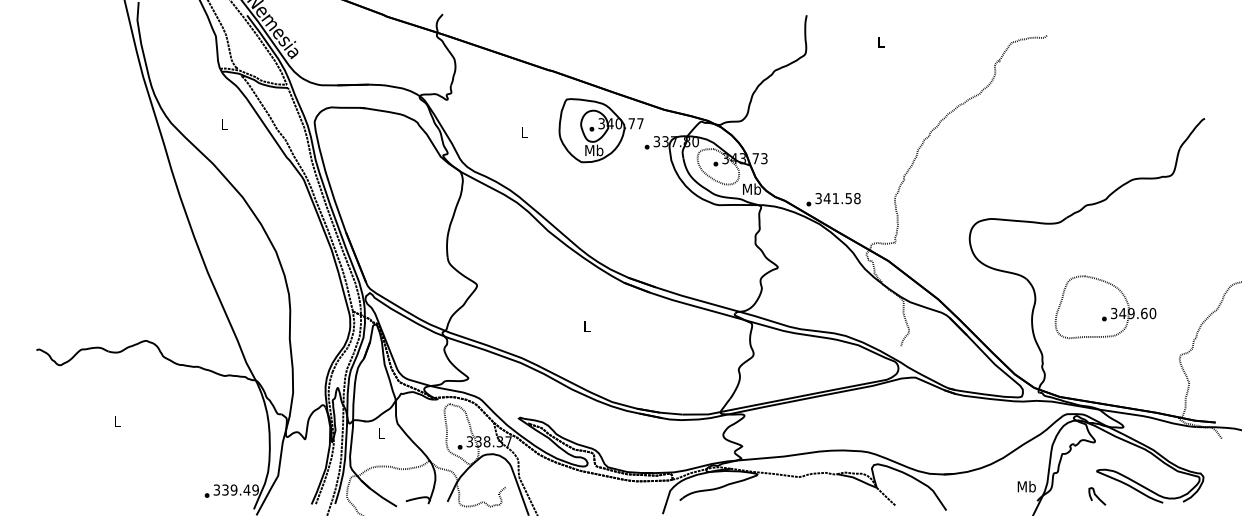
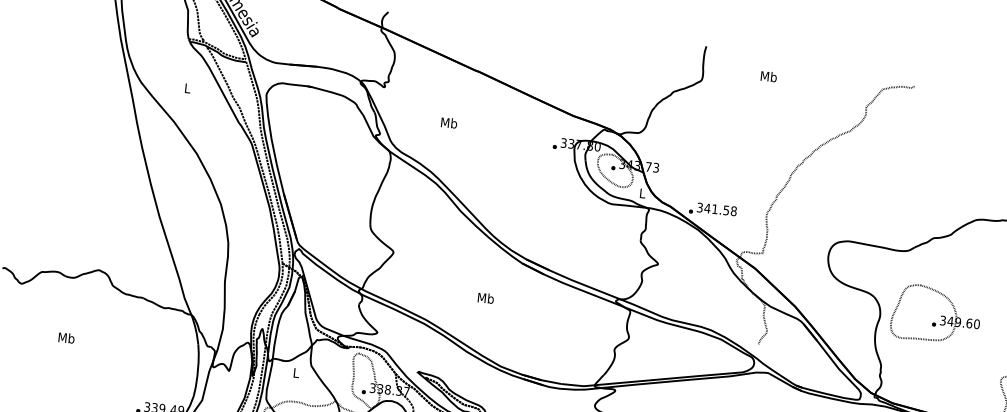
text: (881, 41) -> (769, 76), L -> Mb
part: (600, 130) -> (515, 128), removed
text: (524, 132) -> (449, 122), L -> Mb
text: (752, 188) -> (643, 192), Mb -> L
part: (1111, 308) -> (941, 316), moved
text: (587, 326) -> (486, 298), L -> Mb
text: (117, 421) -> (66, 338), L -> Mb

